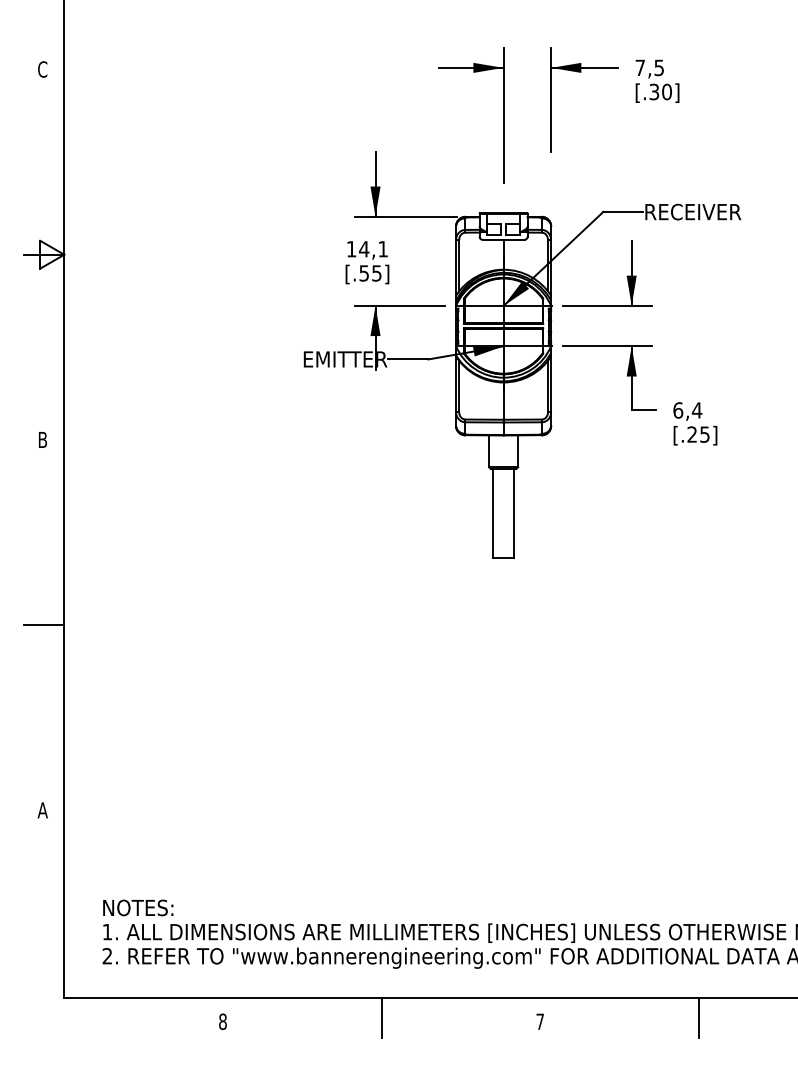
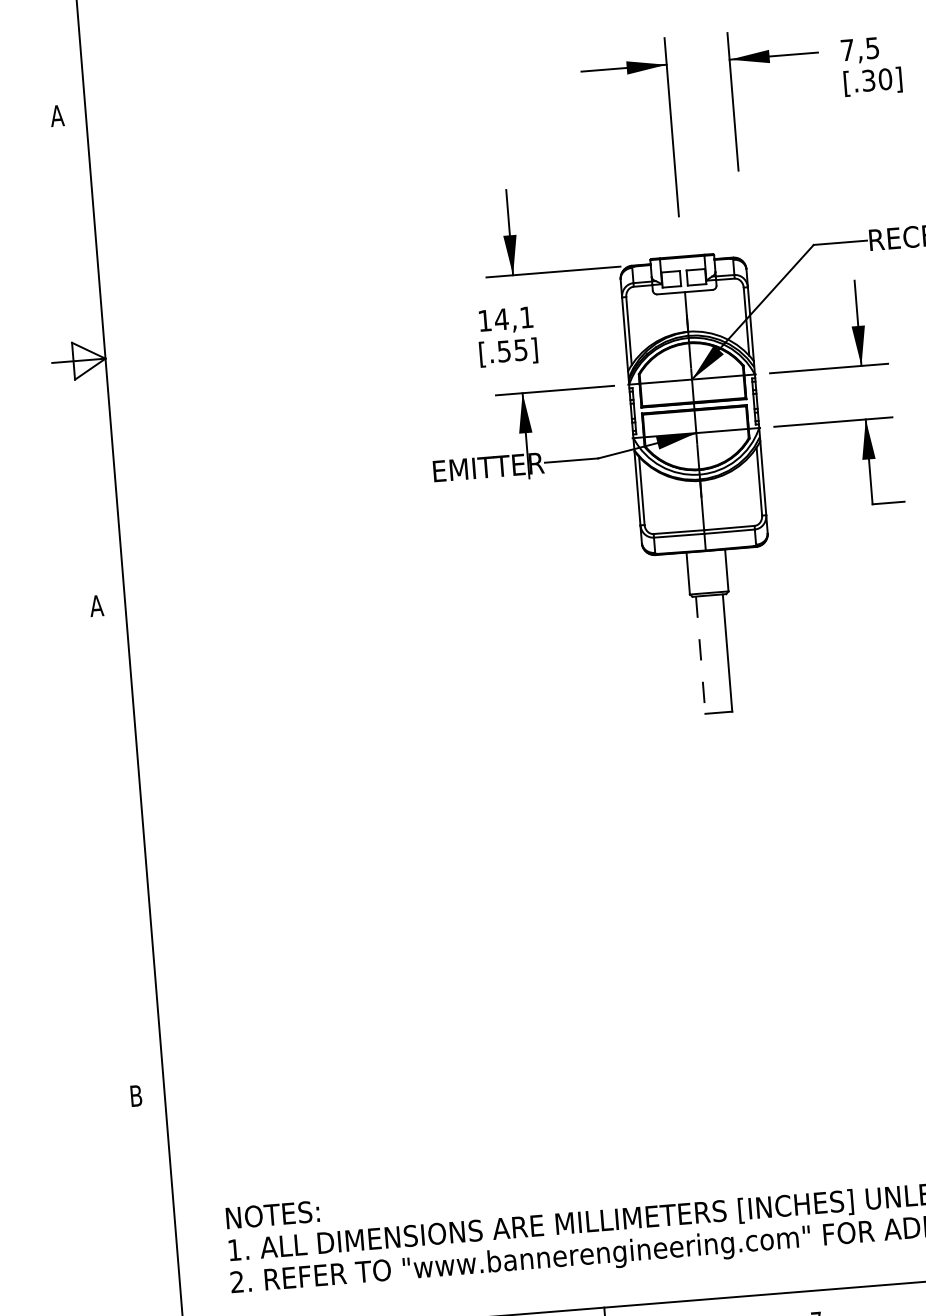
text: (42, 69) -> (56, 115), C -> A
text: (42, 439) -> (96, 605), B -> A
line: (493, 513) -> (700, 655), solid -> dashed
line: (44, 625) -> (118, 851), removed
text: (42, 810) -> (135, 1096), A -> B

